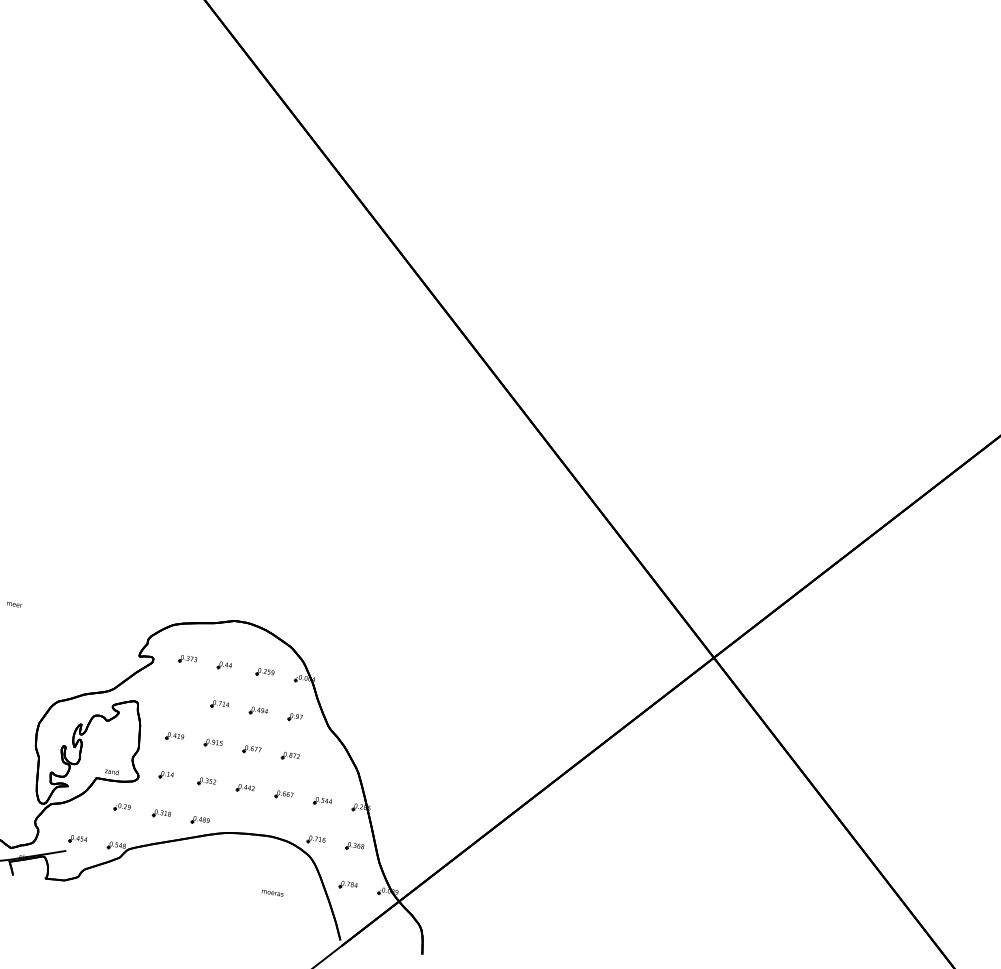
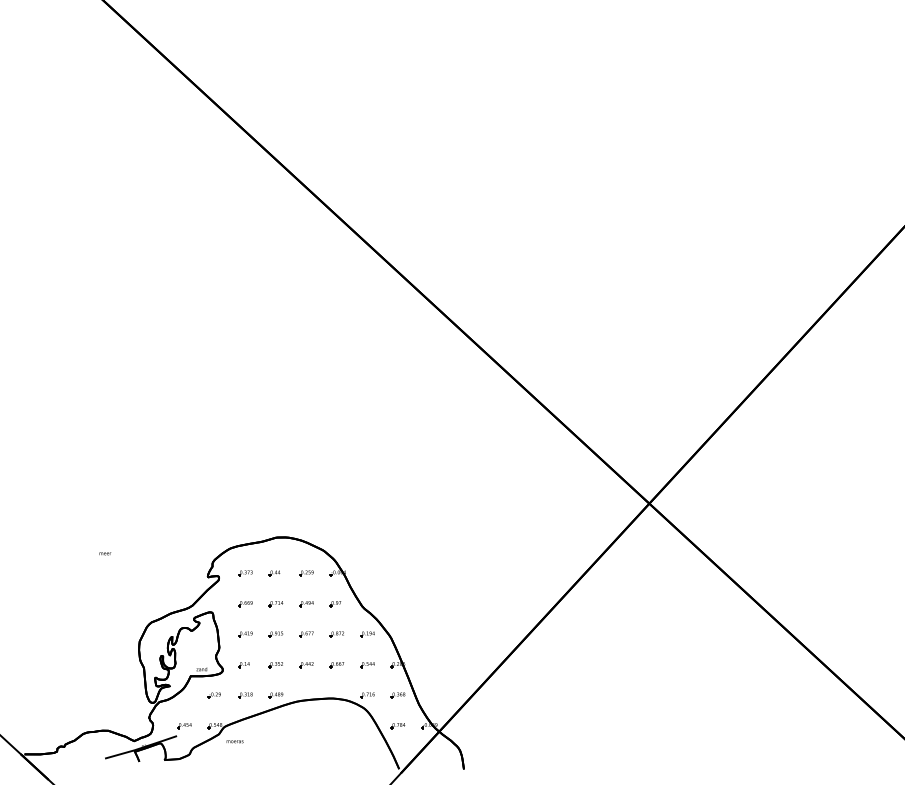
part: (181, 698) -> (245, 604), added
part: (329, 763) -> (367, 634), added
text: (272, 892) -> (234, 741), moved

